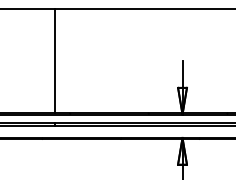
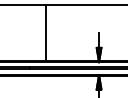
line: (54, 59) -> (45, 32), moved

